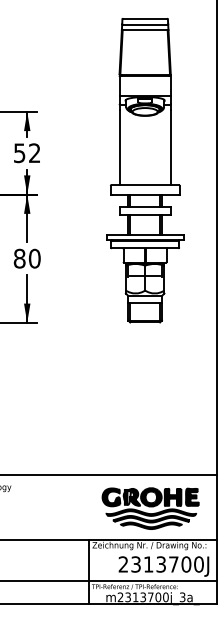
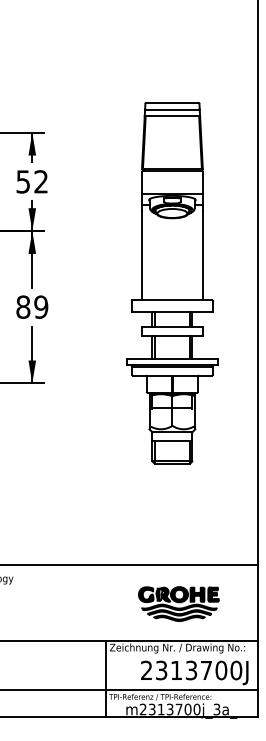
part: (145, 170) -> (172, 283), moved
text: (34, 258) -> (40, 306), 80 -> 89
part: (150, 508) -> (178, 603), size x0.7

